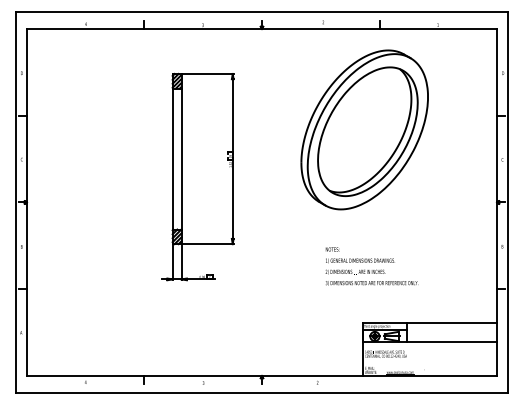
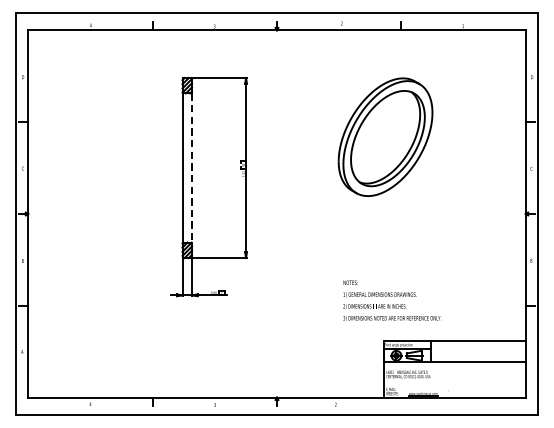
part: (364, 129) -> (385, 136), size x0.7
line: (181, 159) -> (191, 168), solid -> dashed
text: (371, 266) -> (391, 300), moved

